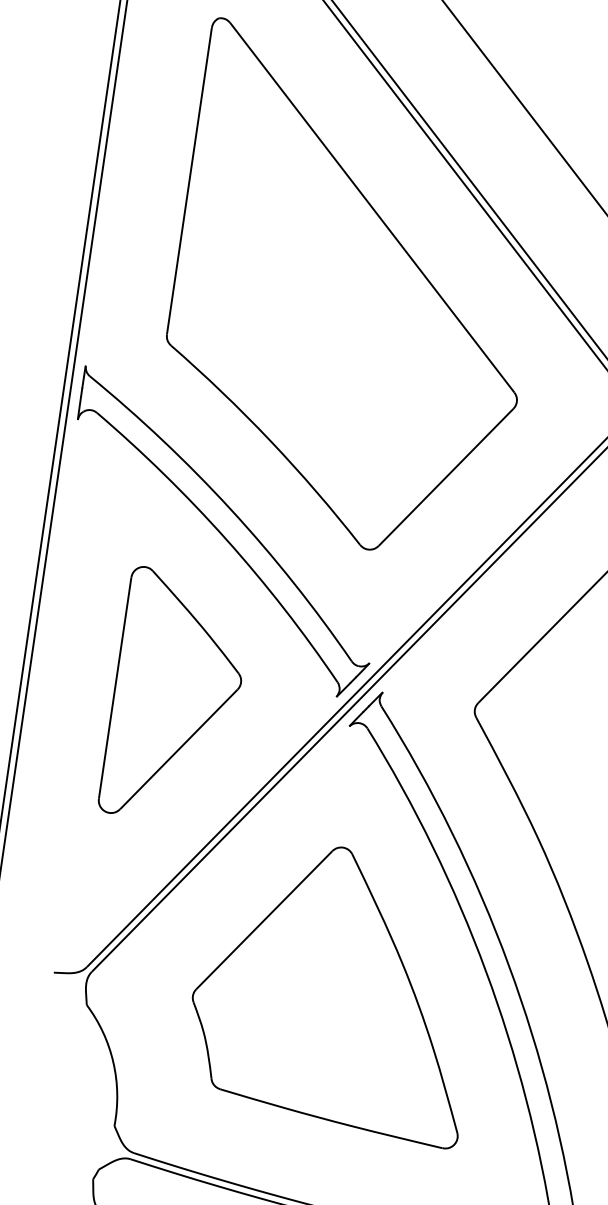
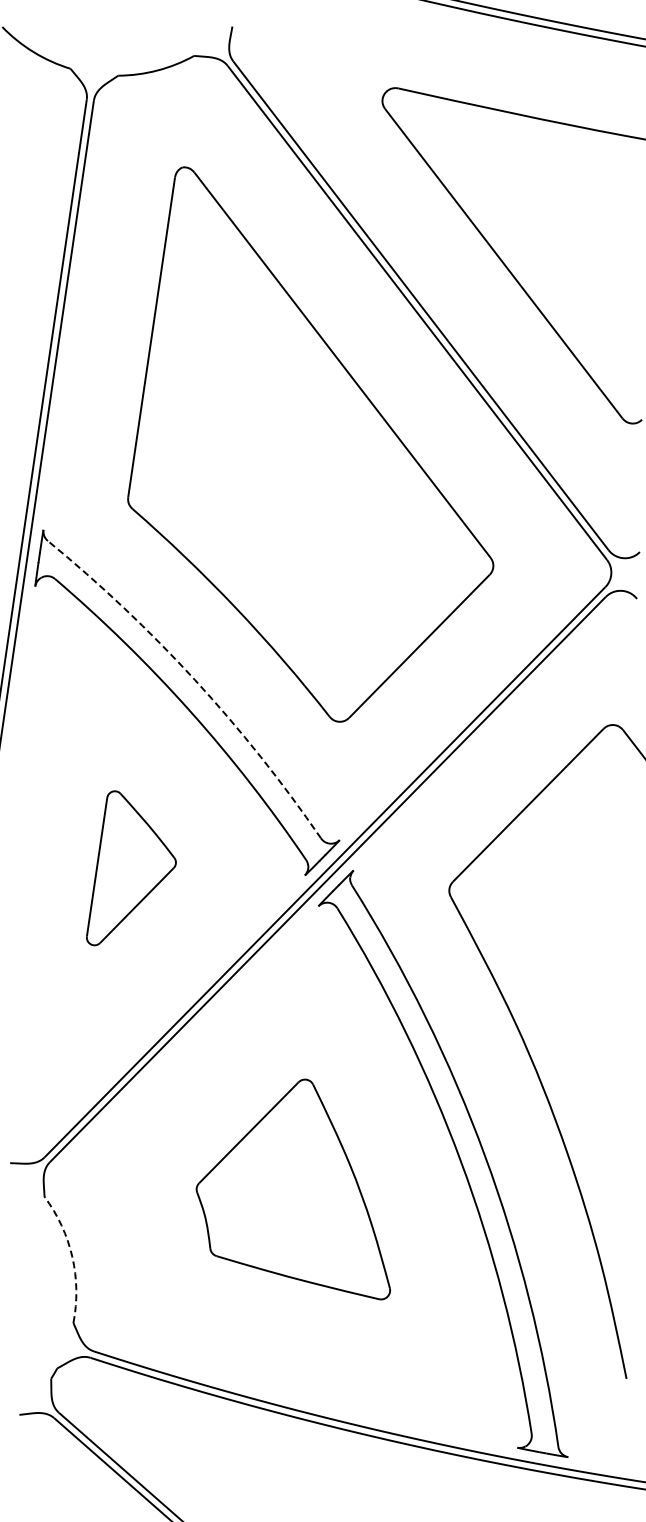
arc: (231, 510) -> (195, 680), solid -> dashed
part: (170, 690) -> (131, 868), size x0.6
part: (325, 997) -> (293, 1189), size x0.7
arc: (113, 1062) -> (72, 1256), solid -> dashed

